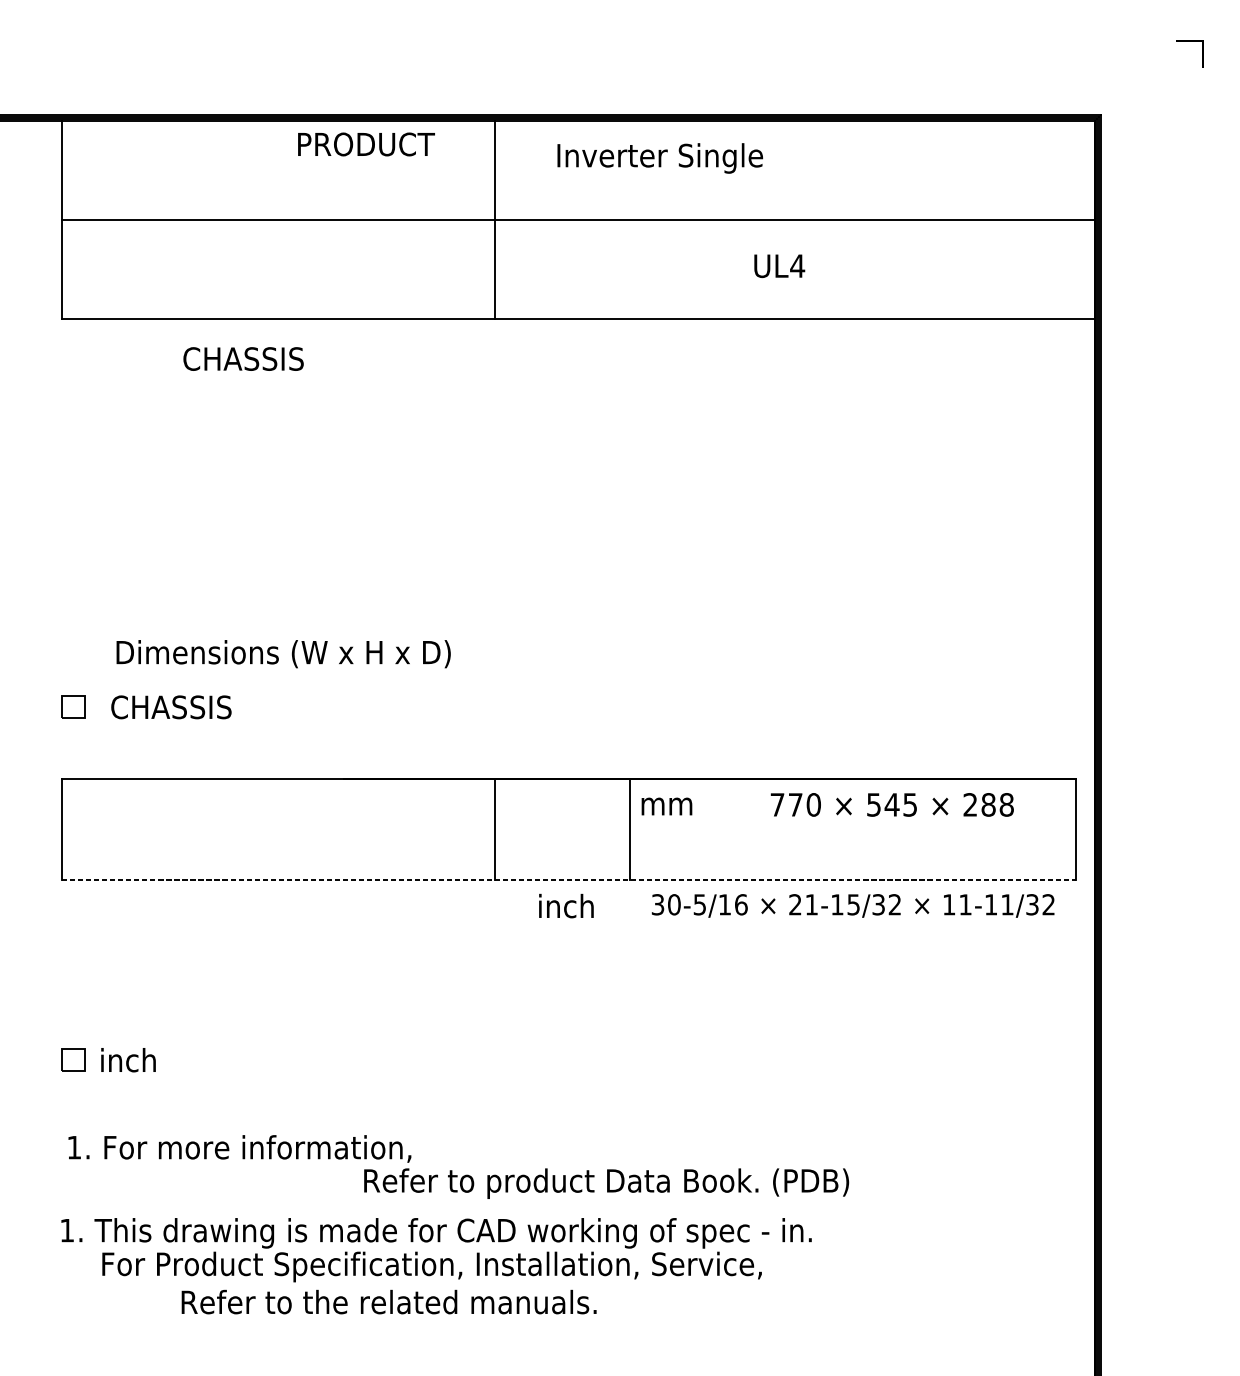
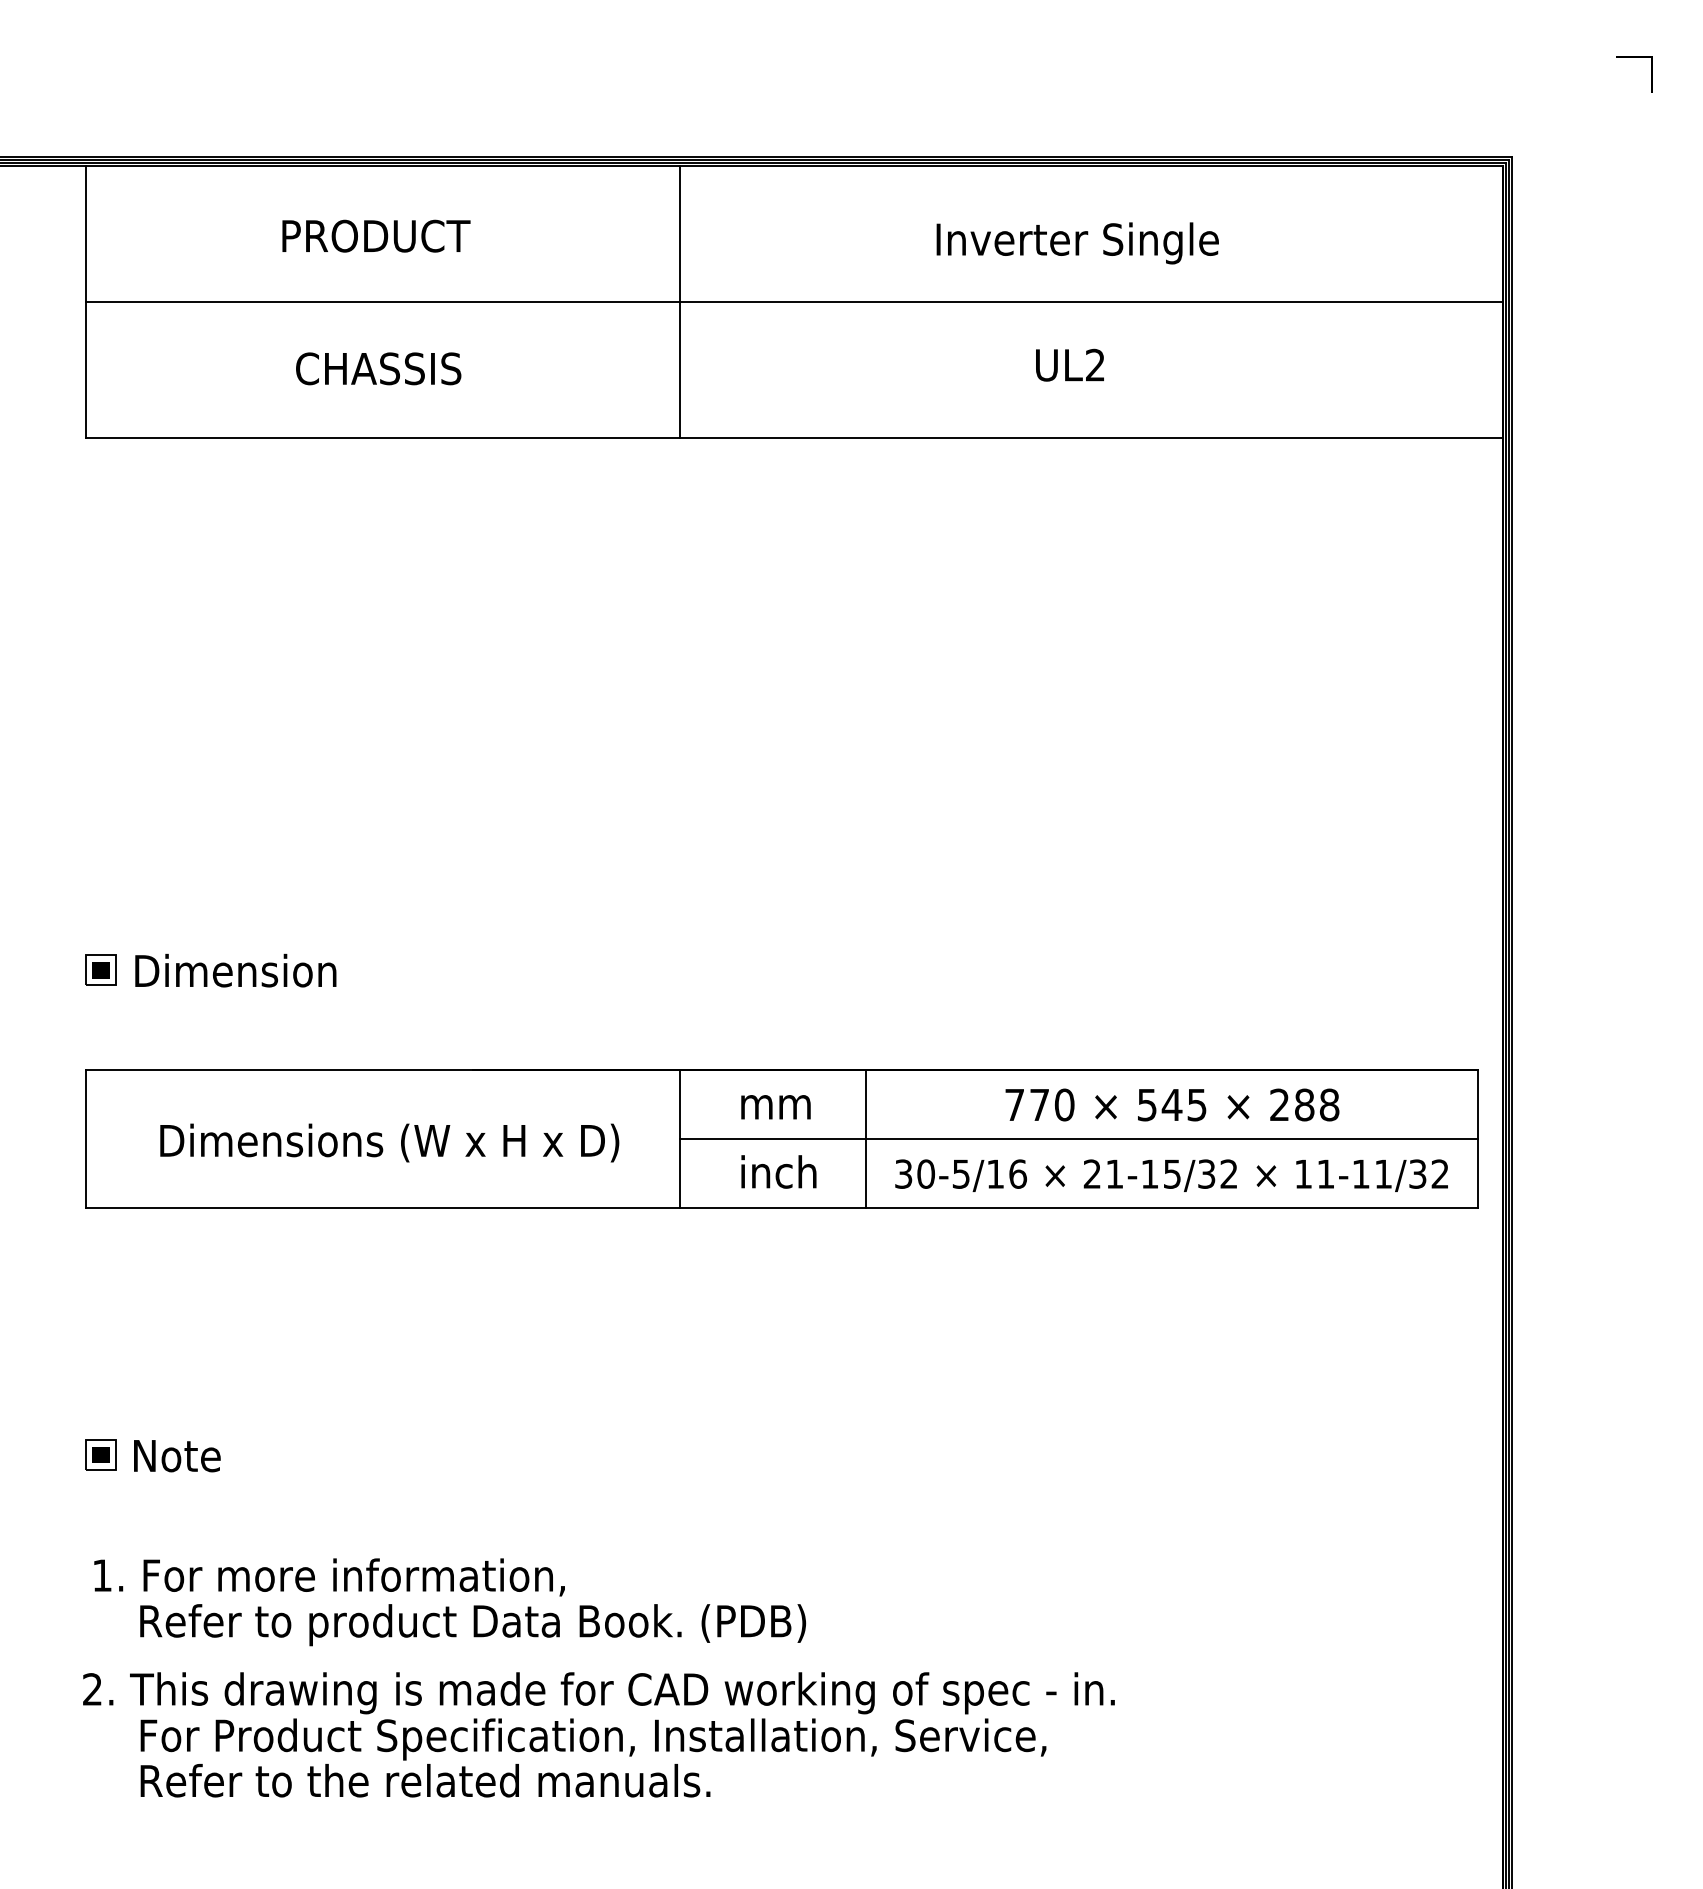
text: (366, 143) -> (376, 235), moved
text: (660, 158) -> (1077, 243), moved
text: (797, 265) -> (1095, 364), UL4 -> UL2
text: (243, 358) -> (378, 368), moved
text: (283, 653) -> (389, 1142), moved
fill: (73, 706) -> (100, 970), added
text: (171, 706) -> (235, 970), CHASSIS -> Dimension
text: (892, 804) -> (1172, 1104), moved
text: (666, 806) -> (775, 1107), moved
line: (785, 829) -> (1078, 1138), added
line: (569, 879) -> (781, 1207), dashed -> solid
text: (566, 905) -> (778, 1171), moved
text: (853, 905) -> (1171, 1175), moved
fill: (73, 1059) -> (100, 1454), added
text: (129, 1060) -> (177, 1455), inch -> Note
text: (606, 1183) -> (473, 1625), moved
text: (67, 1230) -> (92, 1689), 1. -> 2.
text: (389, 1301) -> (425, 1780), moved

